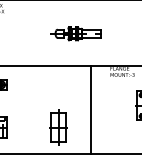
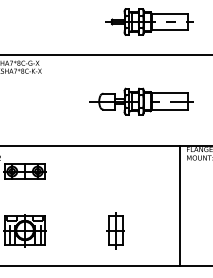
part: (77, 33) -> (141, 101), size x1.43
line: (91, 109) -> (179, 205), moved
part: (58, 127) -> (115, 230), size x0.71

